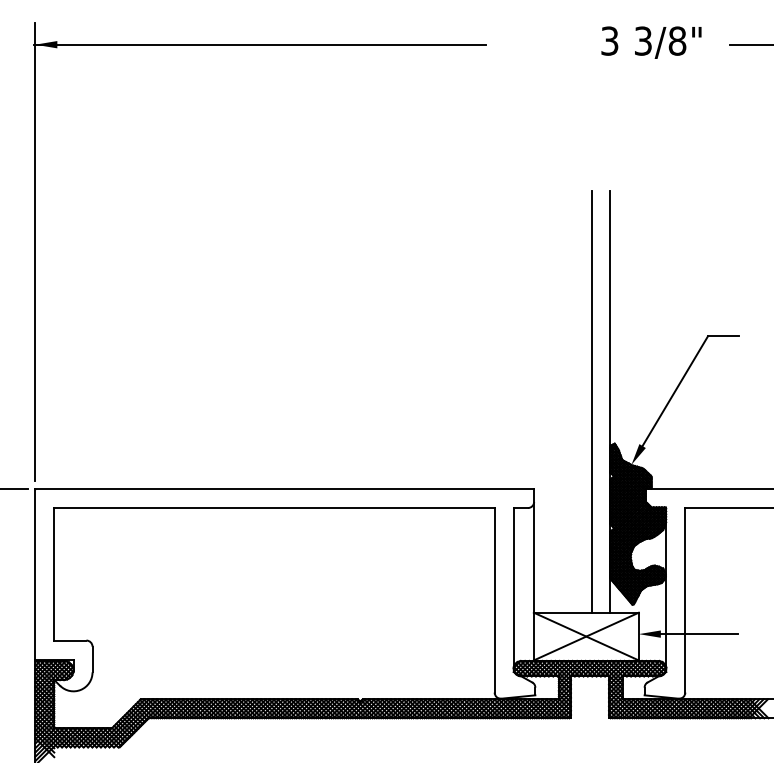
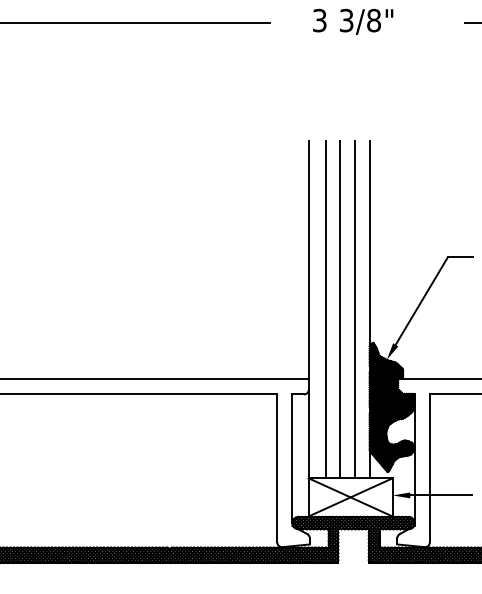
text: (651, 42) -> (353, 21), moved
line: (533, 338) -> (308, 258), added
line: (555, 401) -> (325, 309), added
line: (573, 401) -> (340, 309), added

